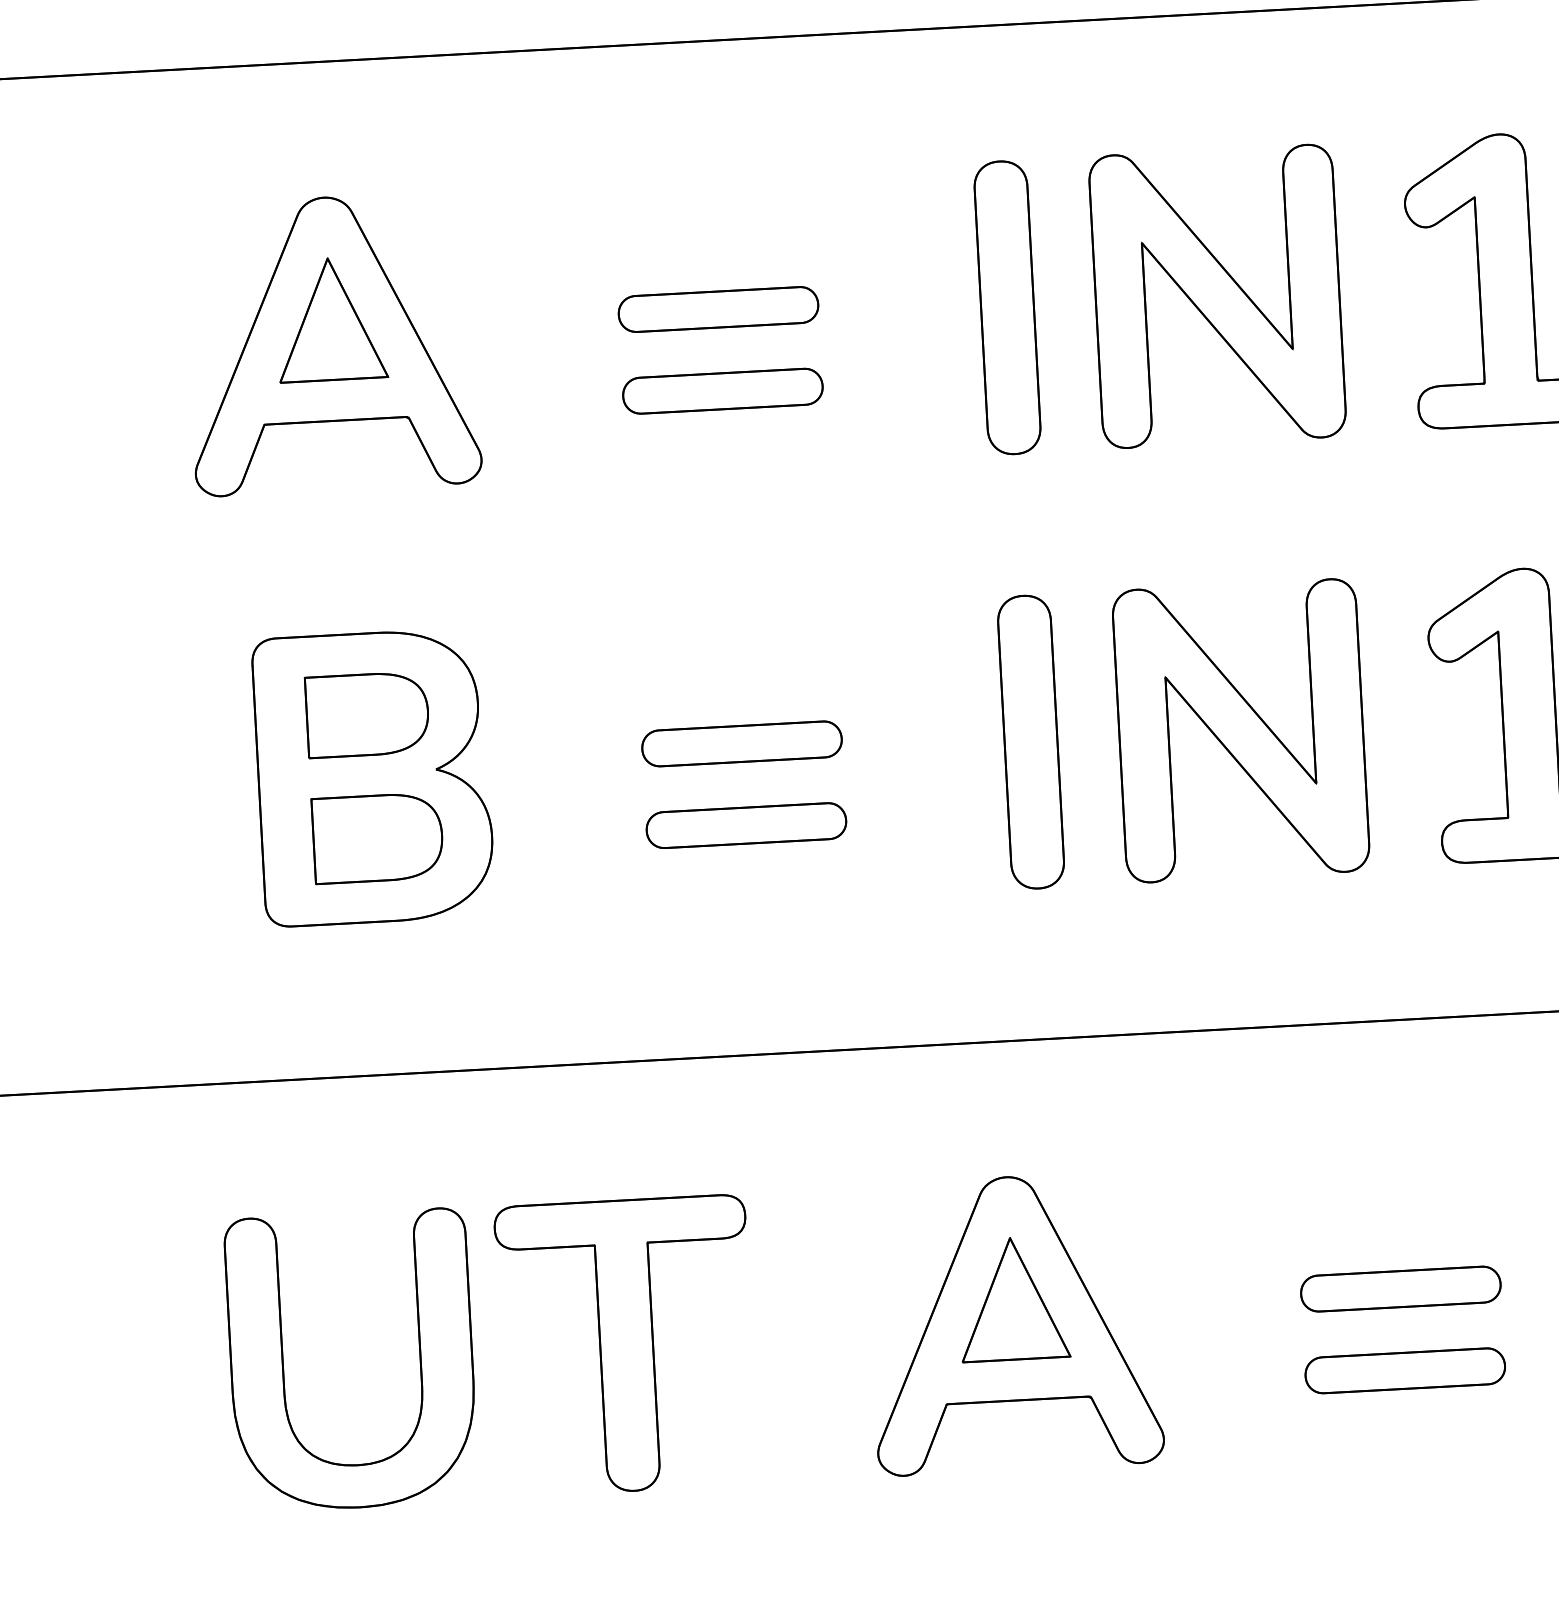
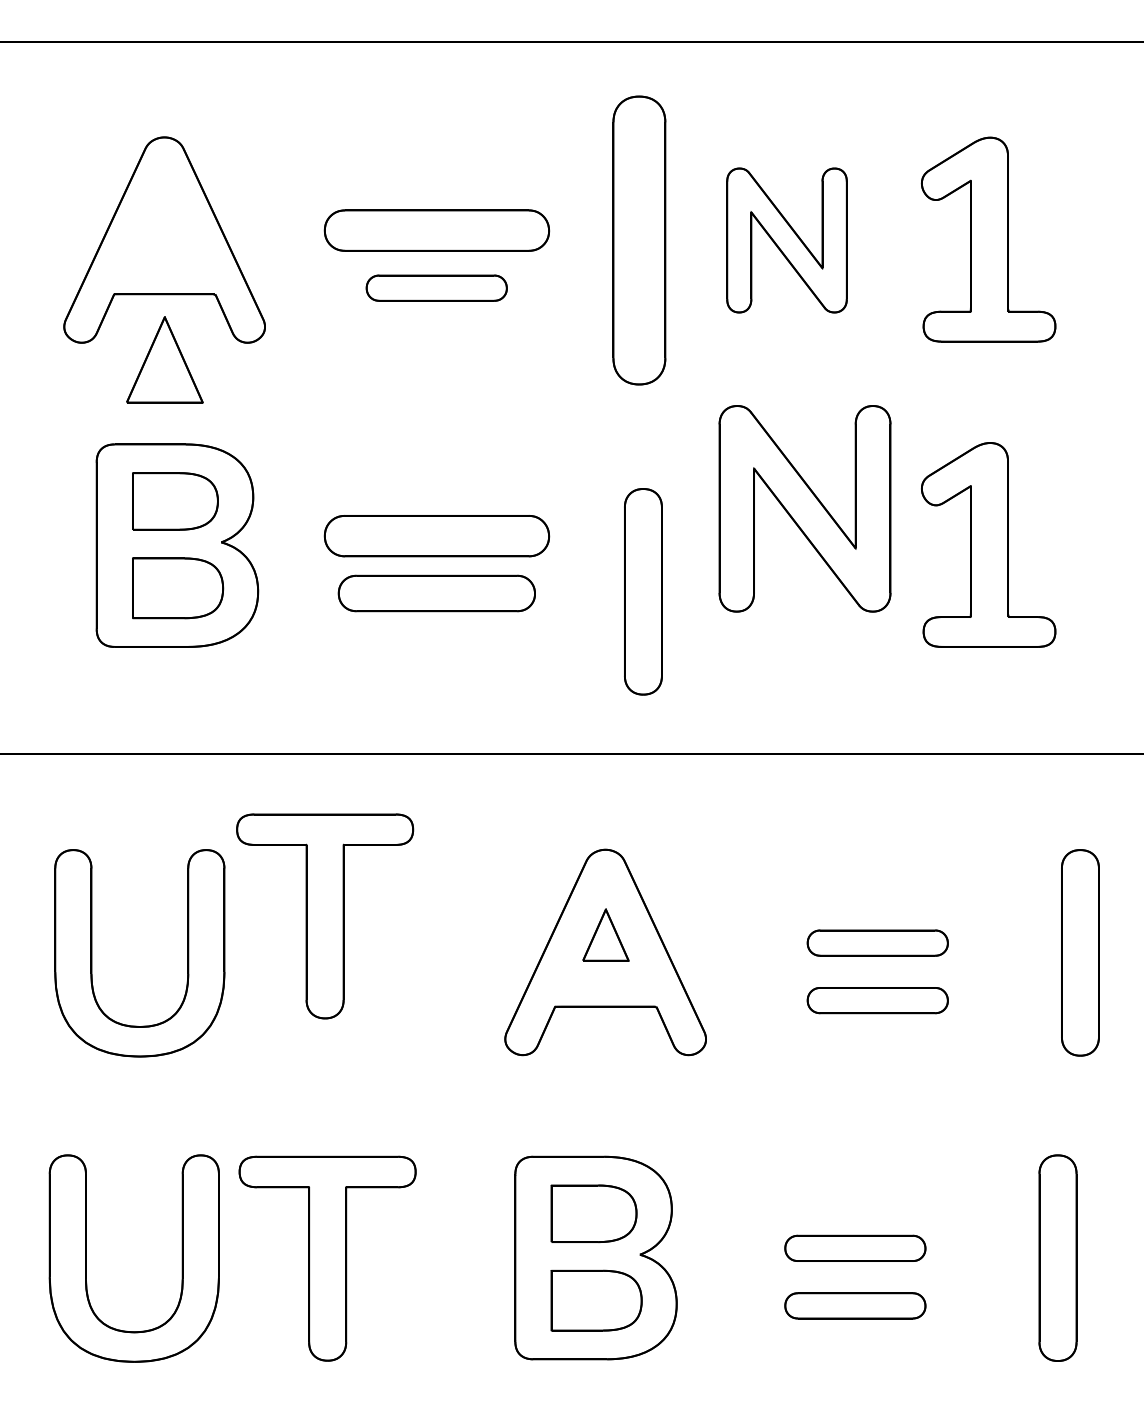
part: (1216, 296) -> (786, 240), size x0.7
part: (1007, 307) -> (639, 240), size x1.4
part: (718, 309) -> (436, 230), size x1.6
part: (330, 318) -> (164, 359), moved
part: (1240, 730) -> (804, 508), moved
part: (1031, 741) -> (643, 591), moved
part: (741, 743) -> (436, 535), size x1.6
part: (746, 825) -> (436, 593), size x1.4
part: (1012, 1297) -> (605, 934), size x0.6
part: (627, 1345) -> (325, 916), moved

